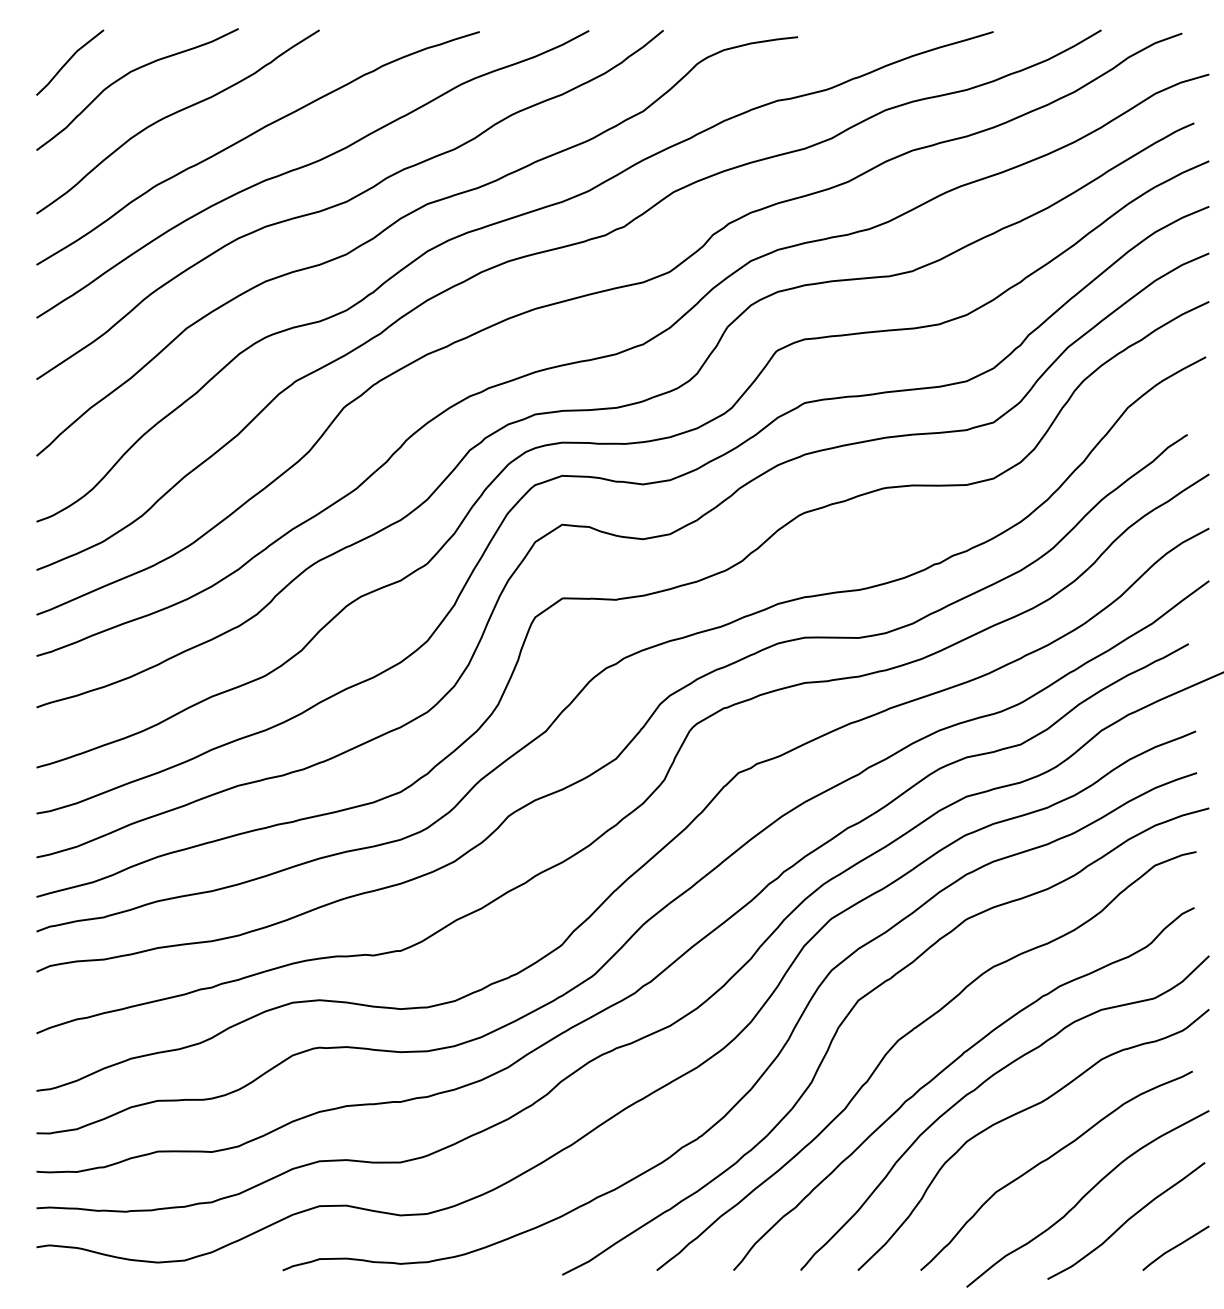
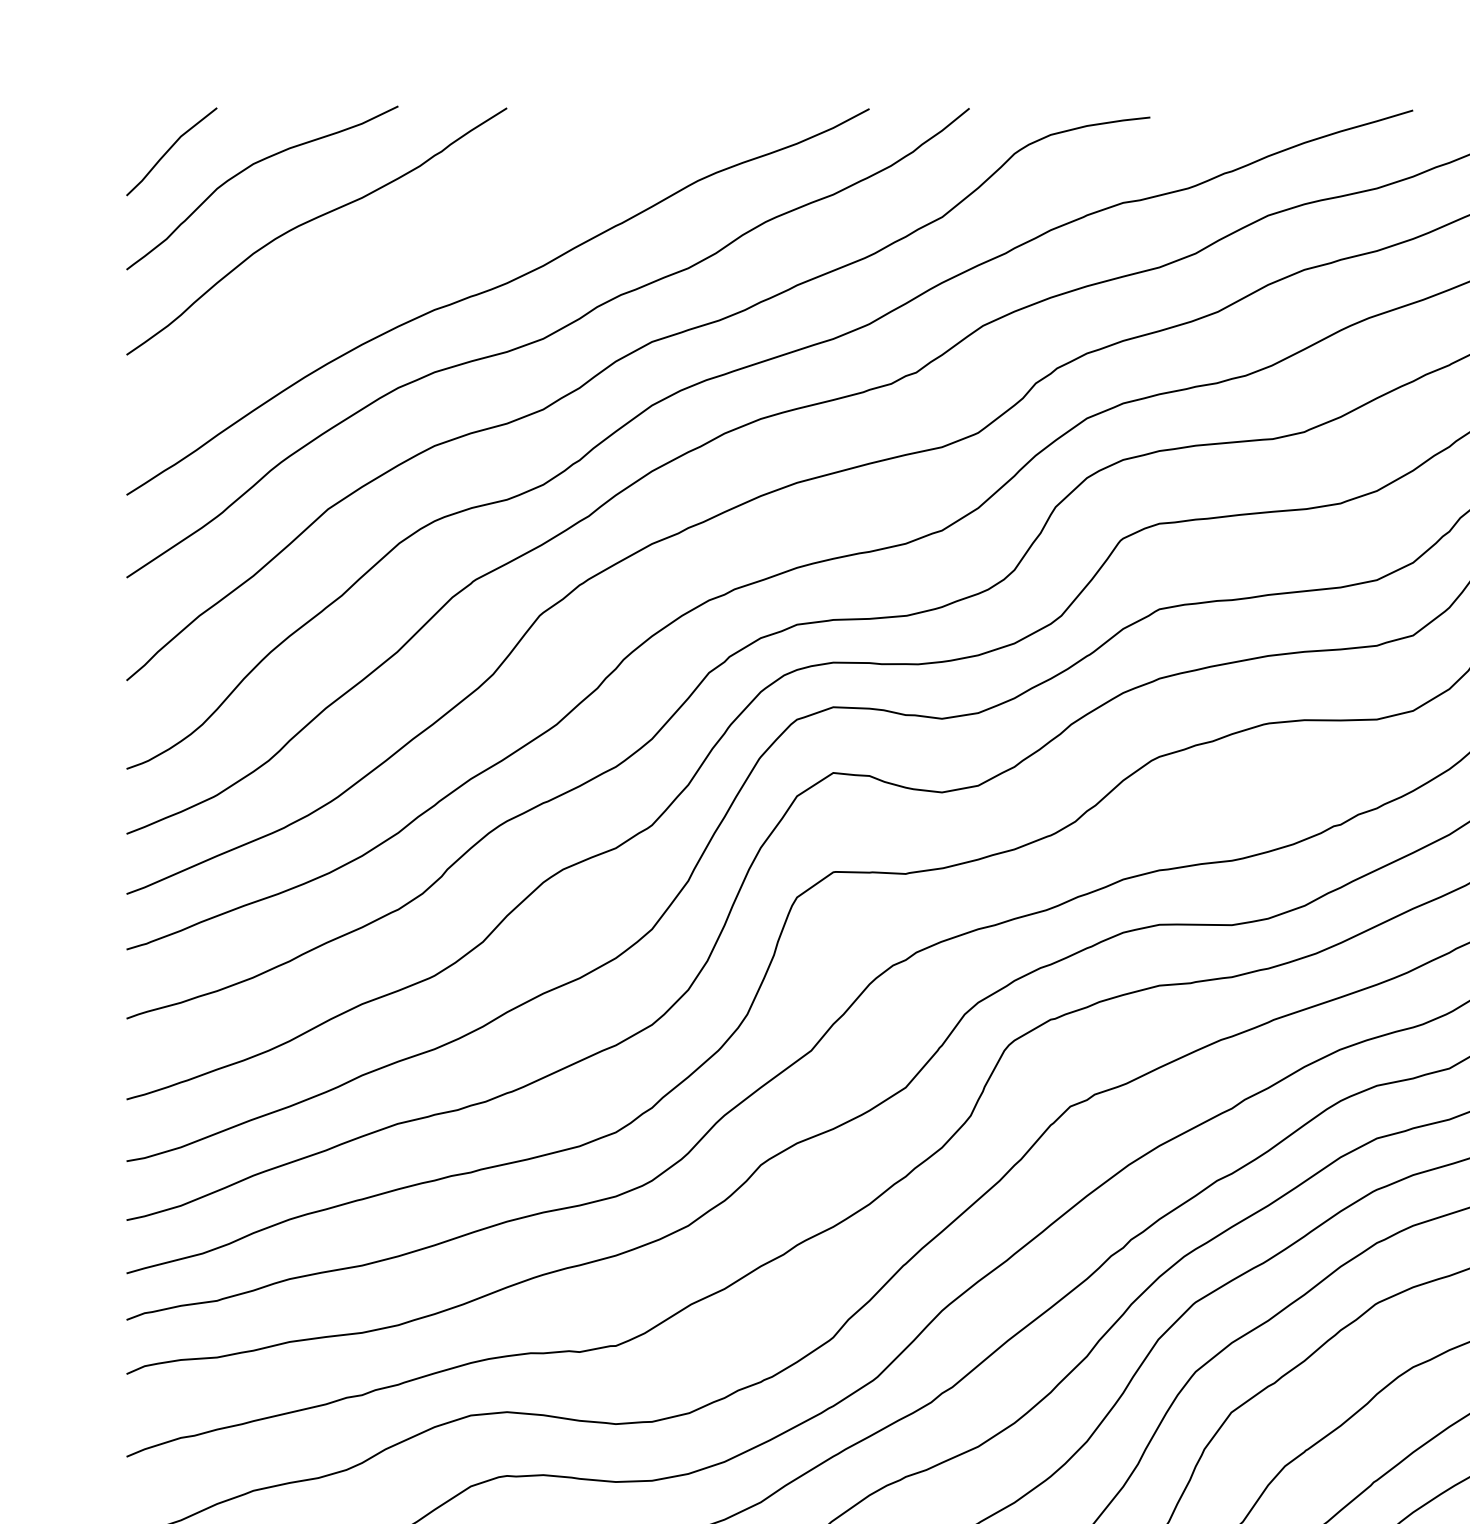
curve: (250, 136) -> (414, 251), removed

